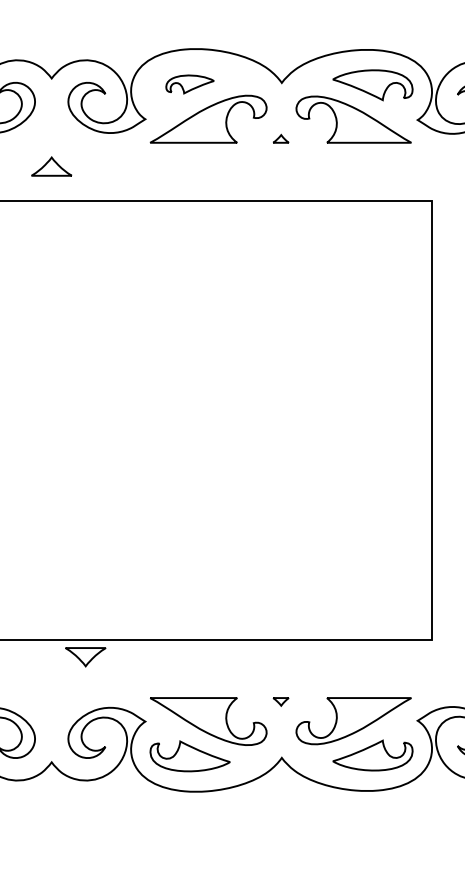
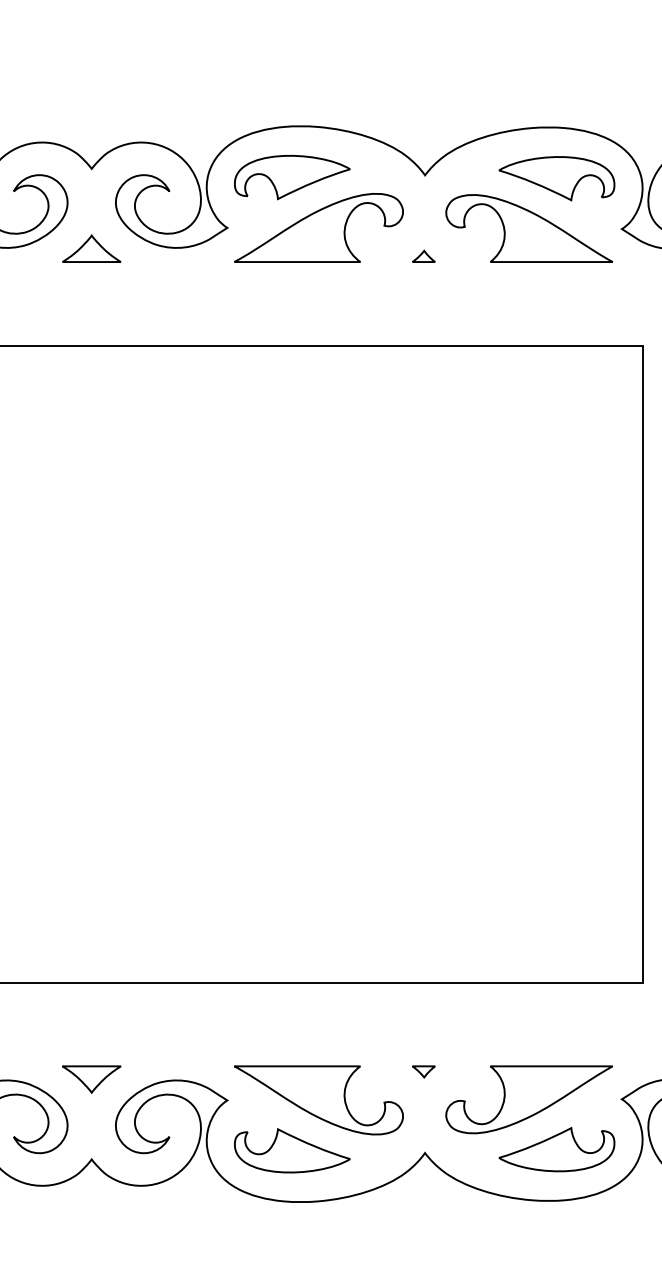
part: (189, 84) -> (291, 177), size x1.67
part: (51, 166) -> (91, 248), moved
part: (85, 657) -> (91, 1080), moved

